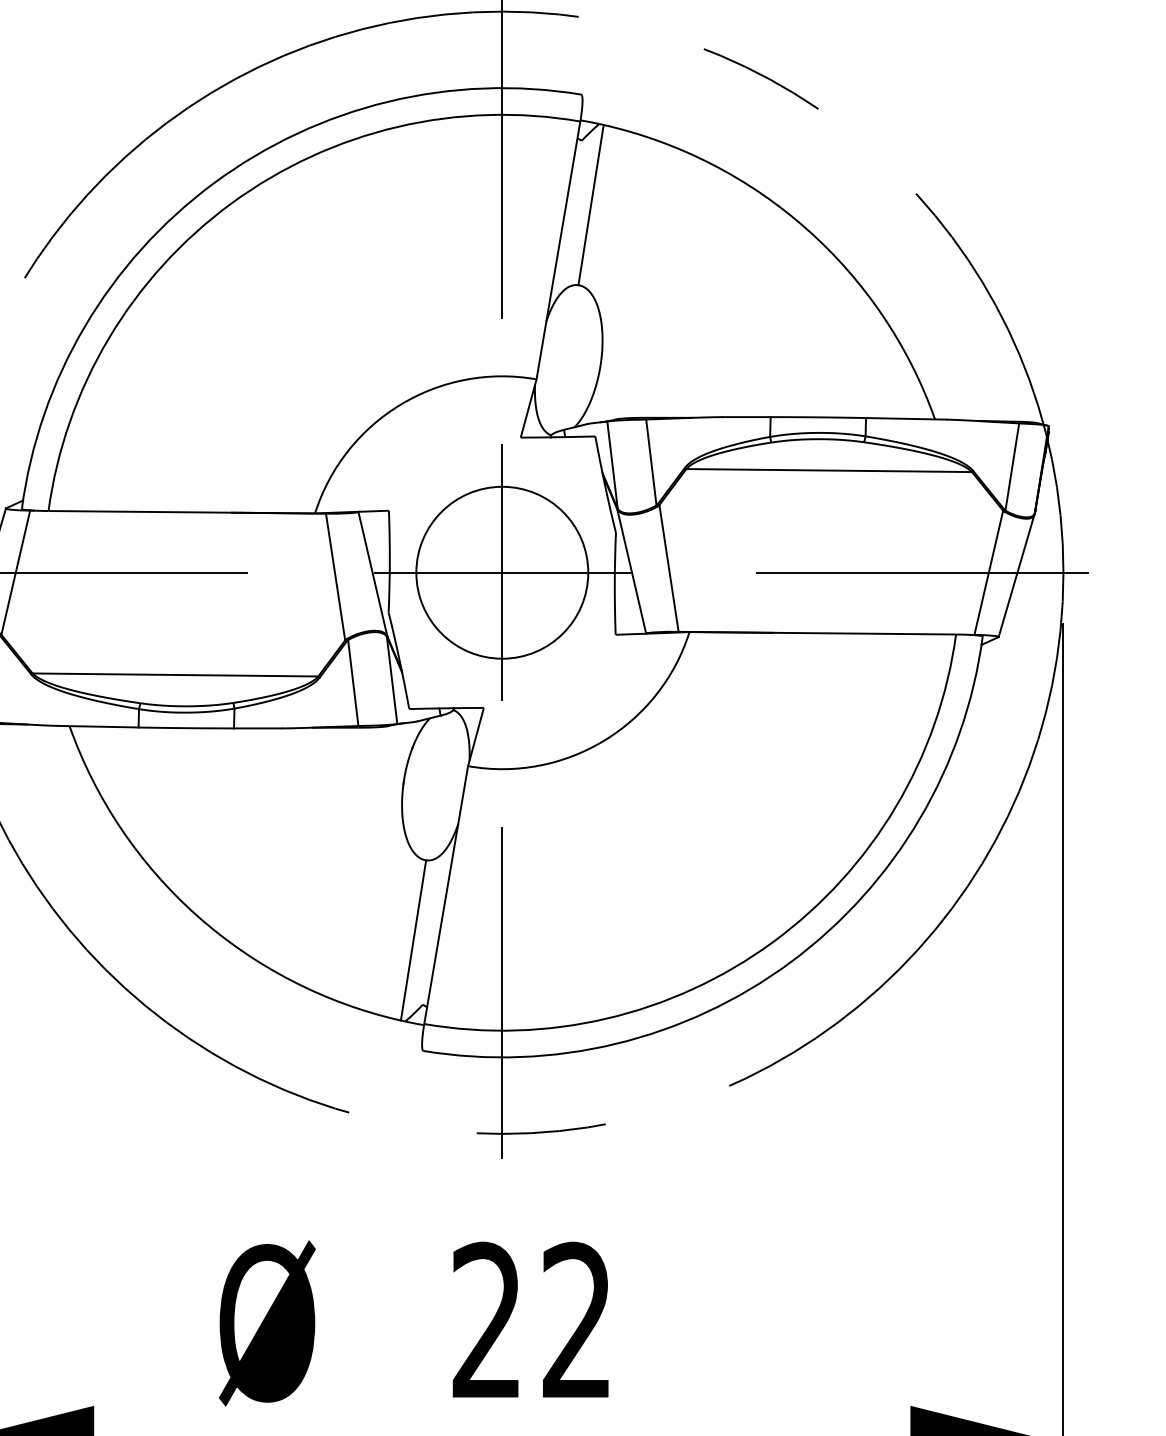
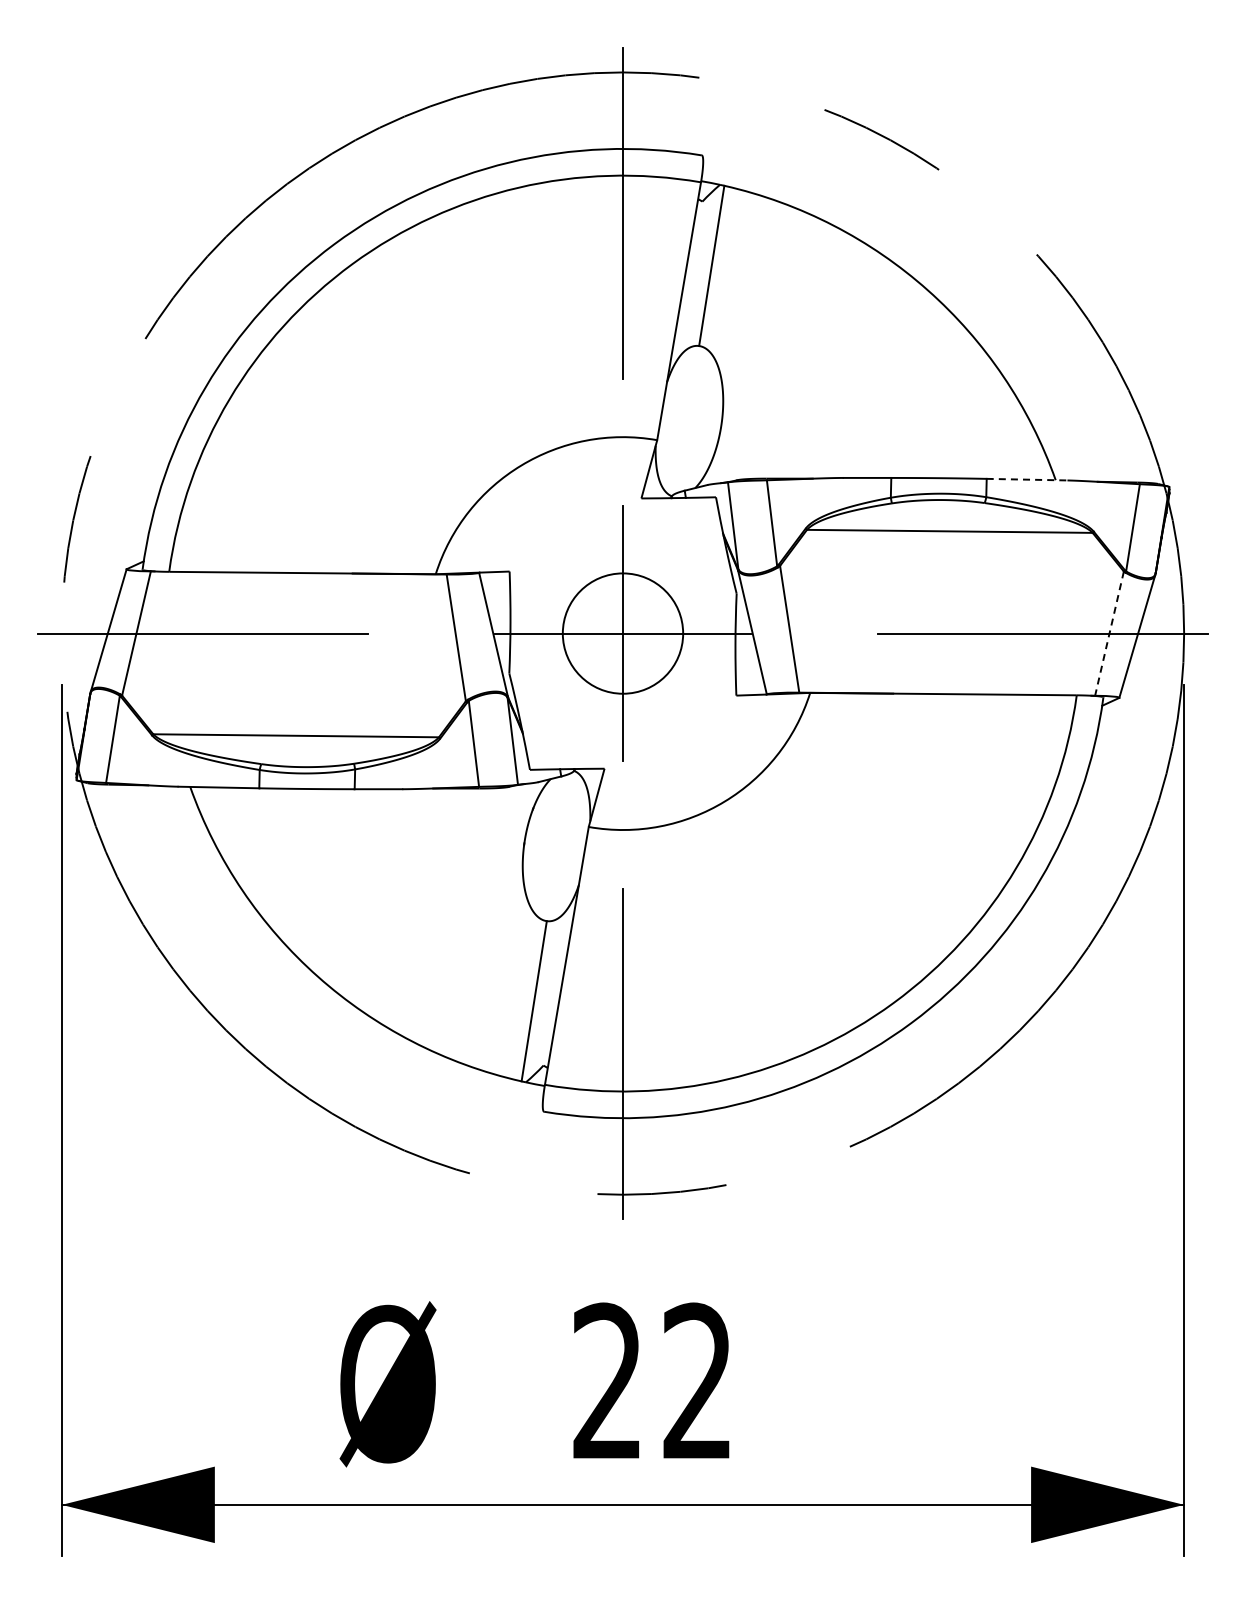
line: (906, 418) -> (1027, 479), solid -> dashed
circle: (501, 572) -> (622, 633), size x0.7
line: (988, 572) -> (1109, 633), solid -> dashed

